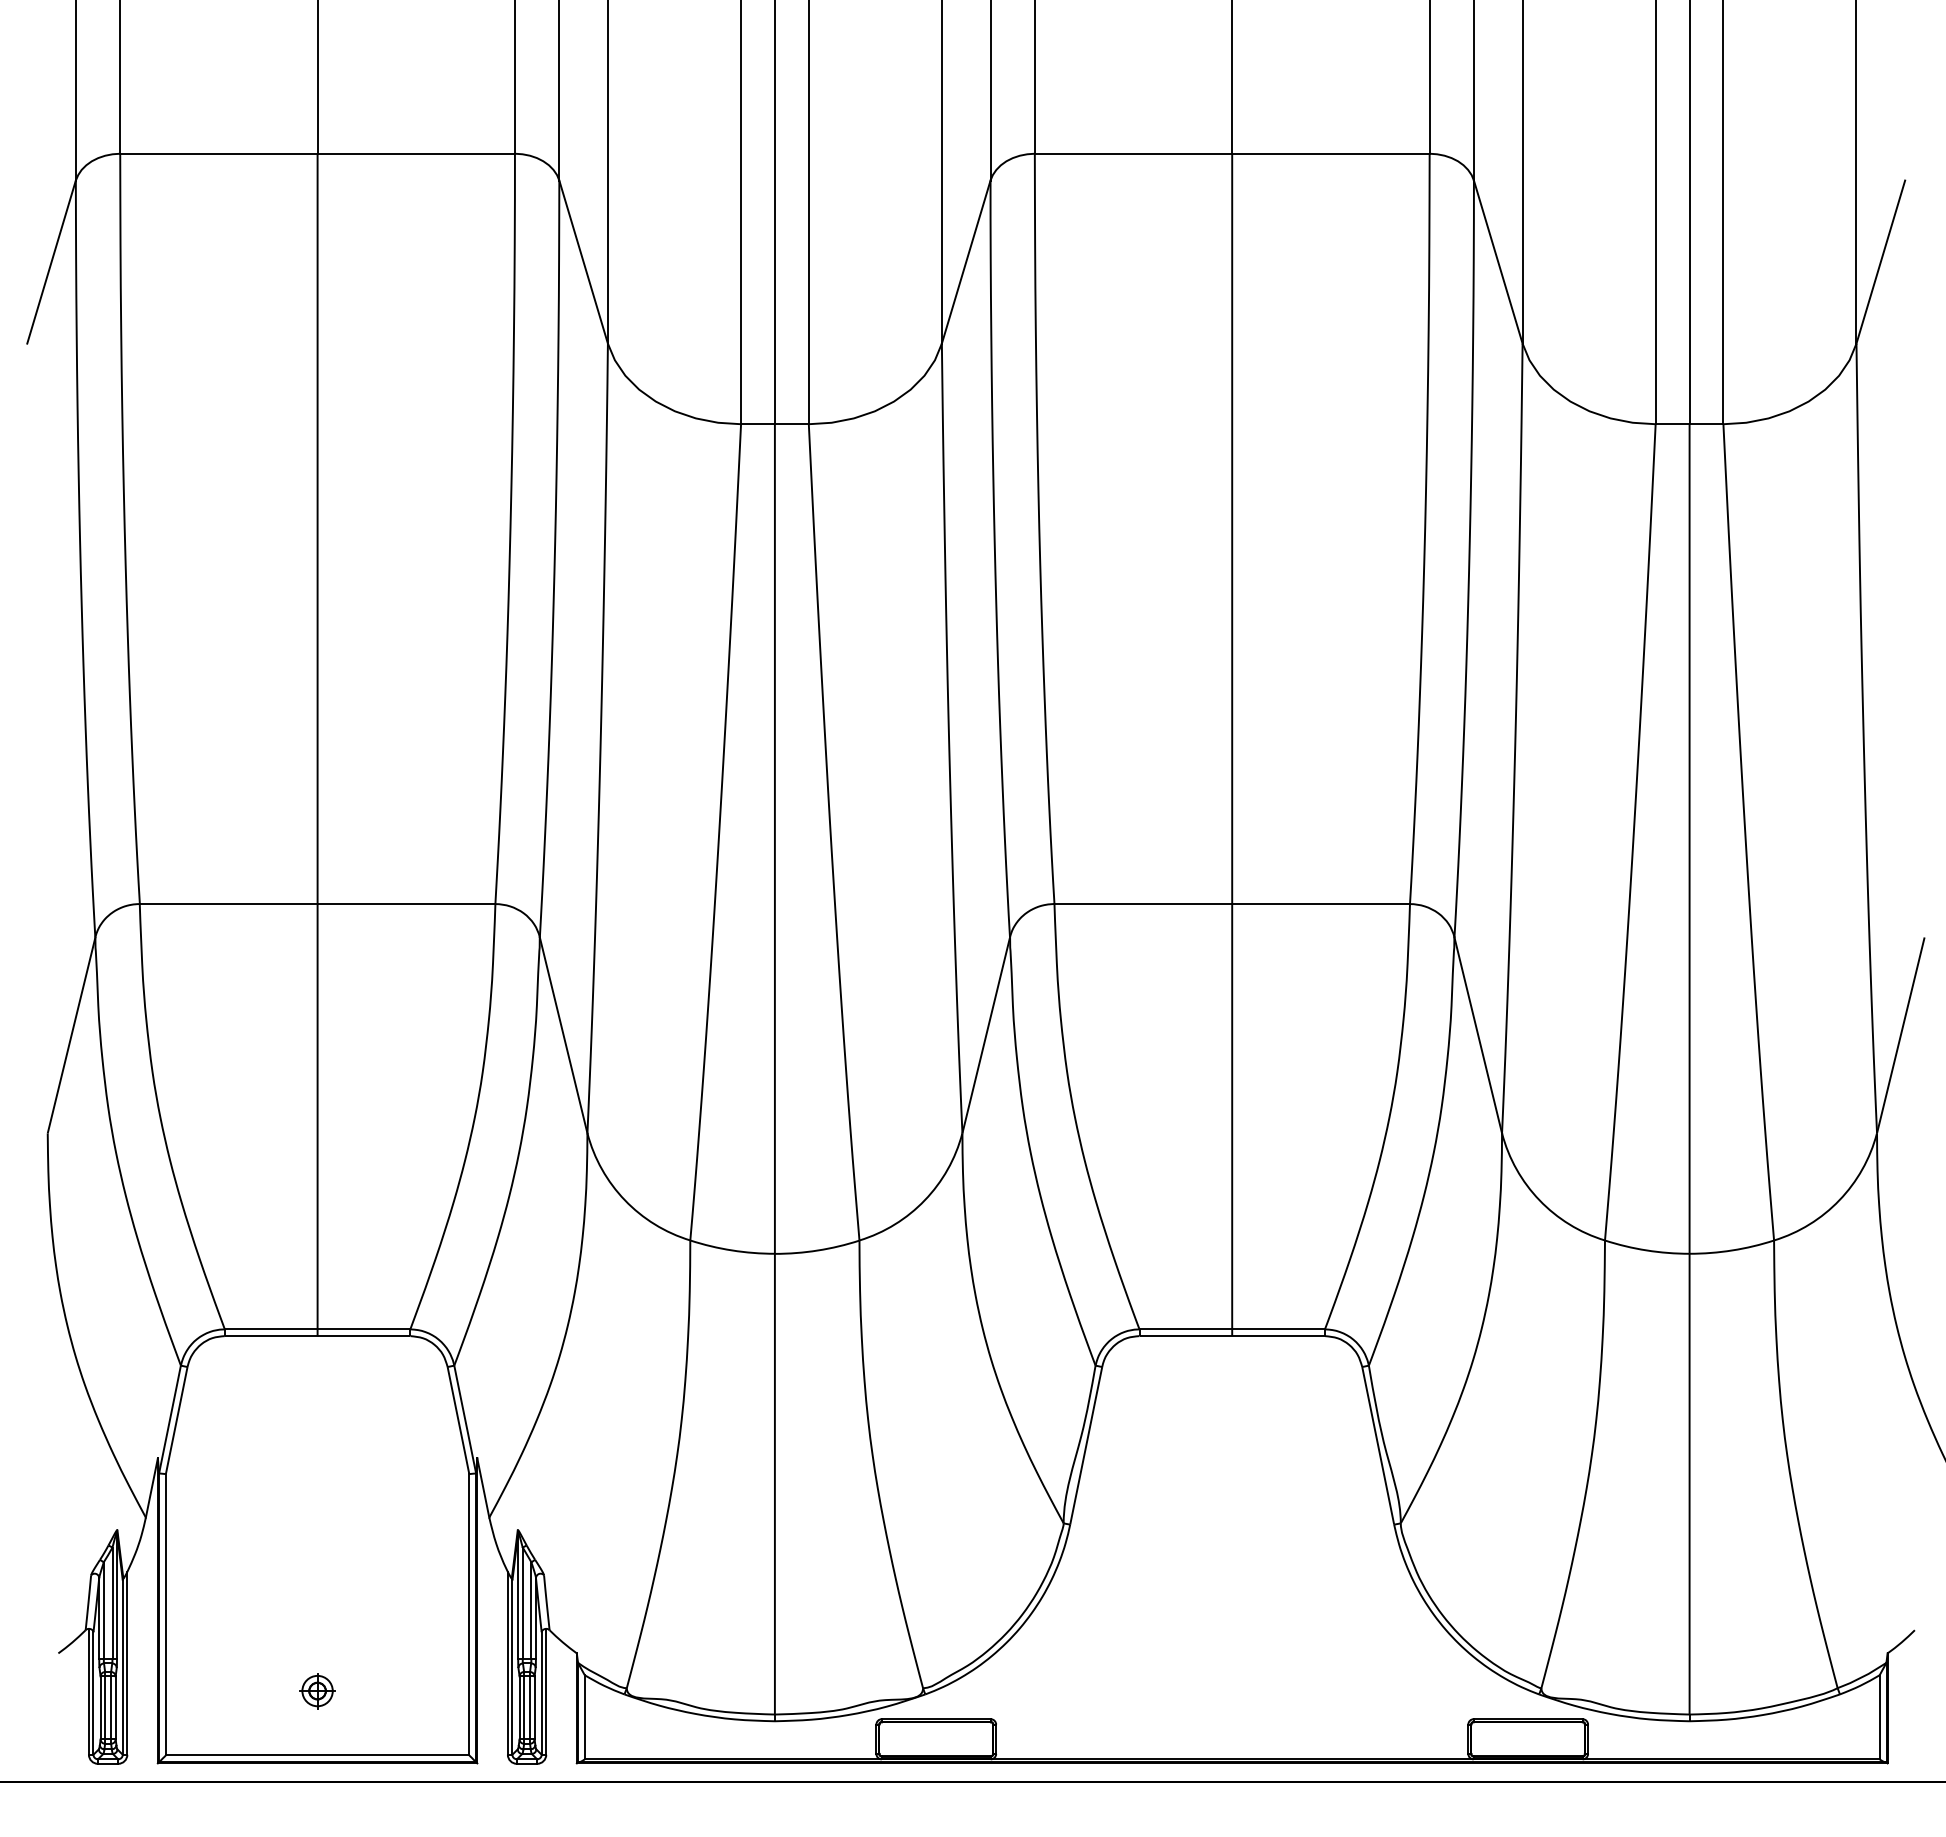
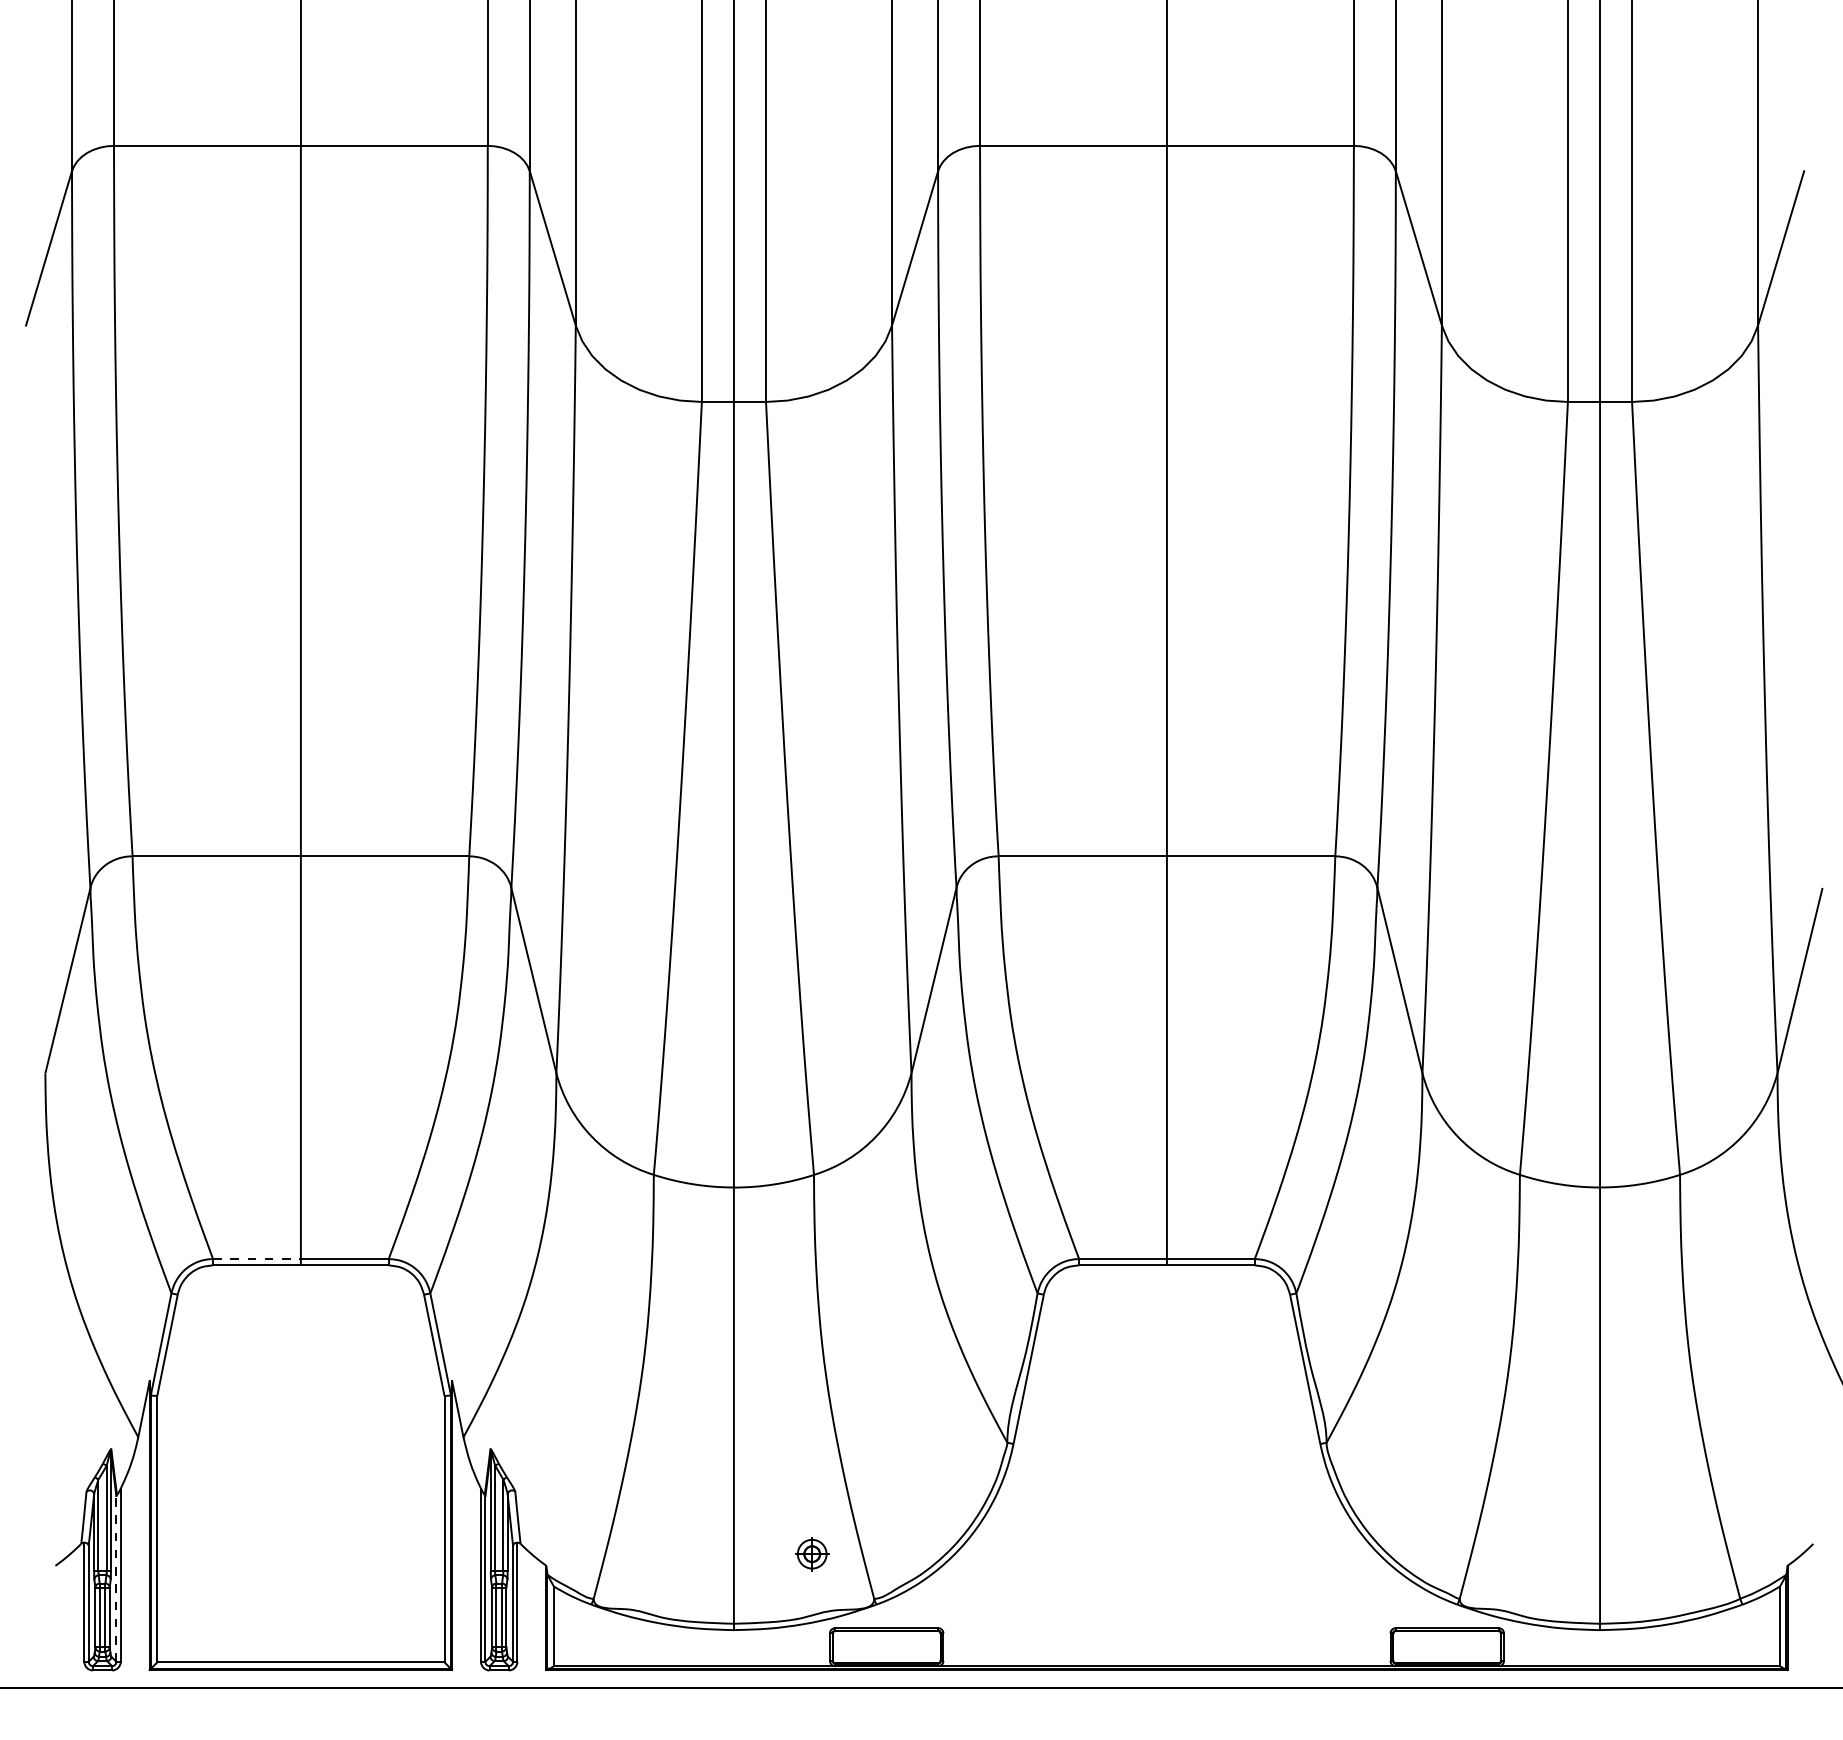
line: (271, 1329) -> (257, 1259), solid -> dashed
line: (122, 1667) -> (116, 1579), solid -> dashed
part: (317, 1691) -> (812, 1554), moved

